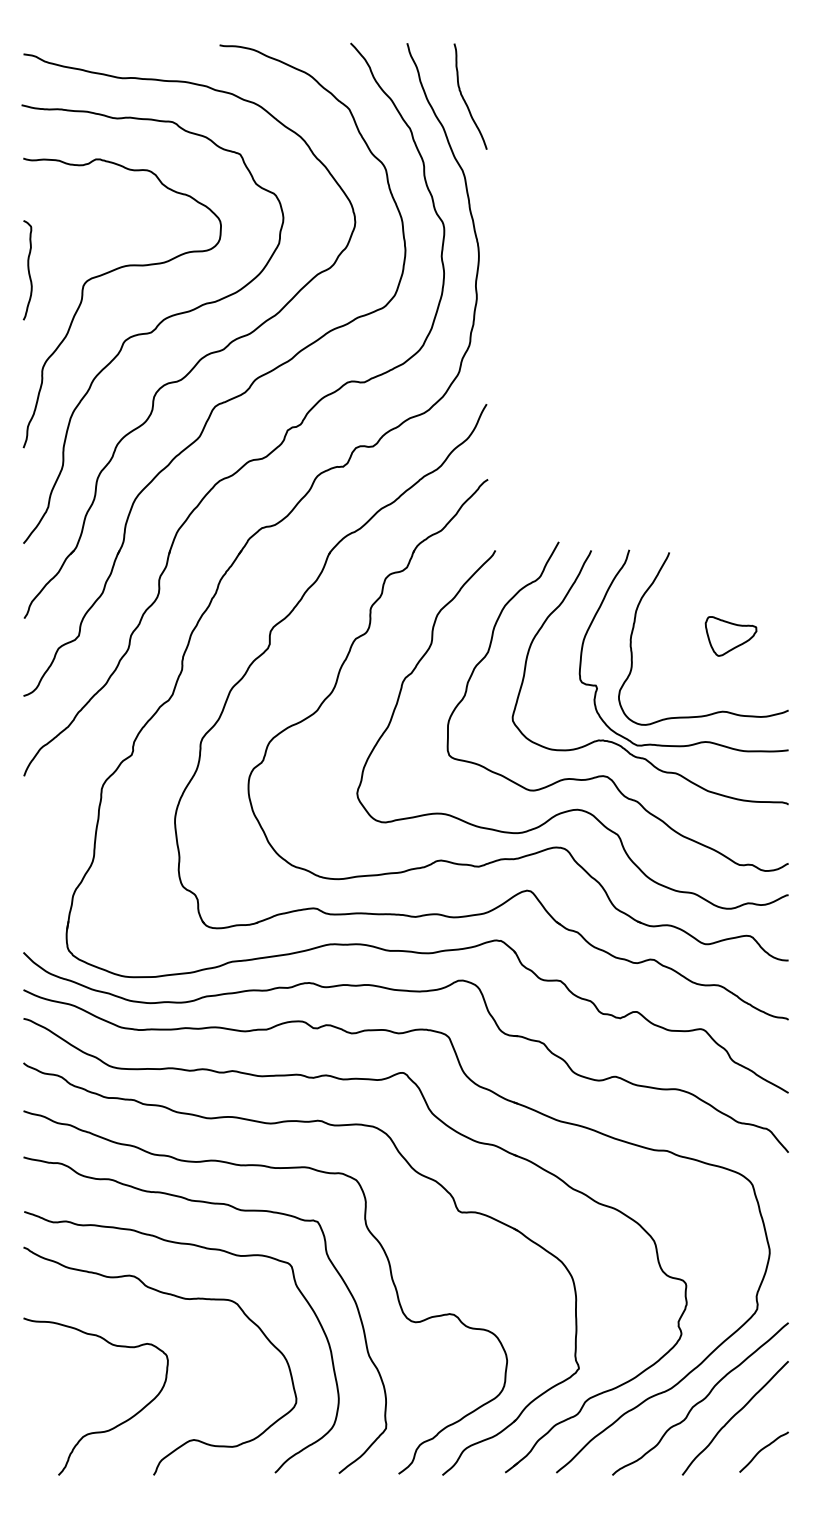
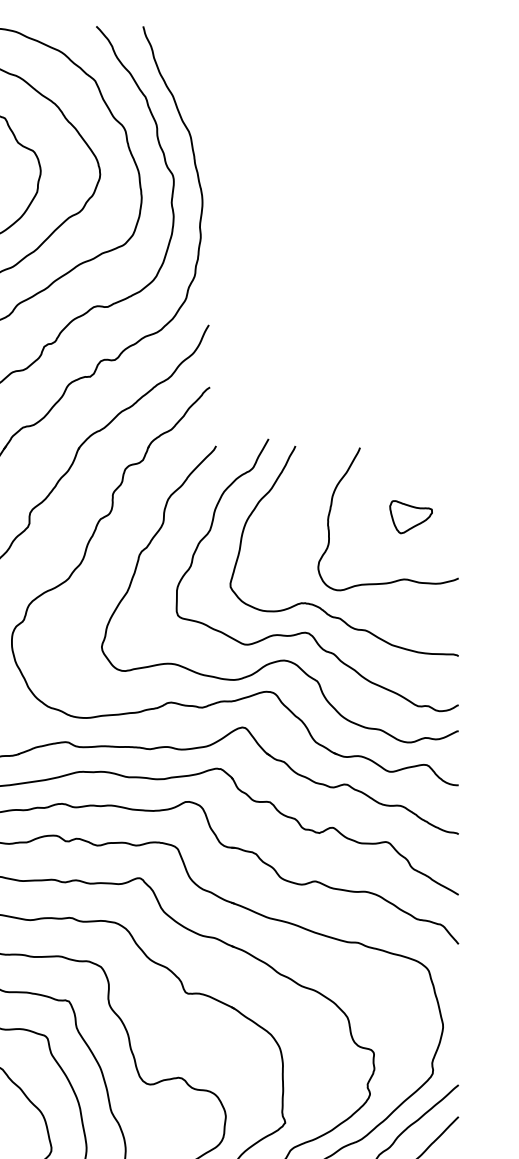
curve: (464, 98) -> (190, 72), removed
curve: (700, 741) -> (385, 604), removed

